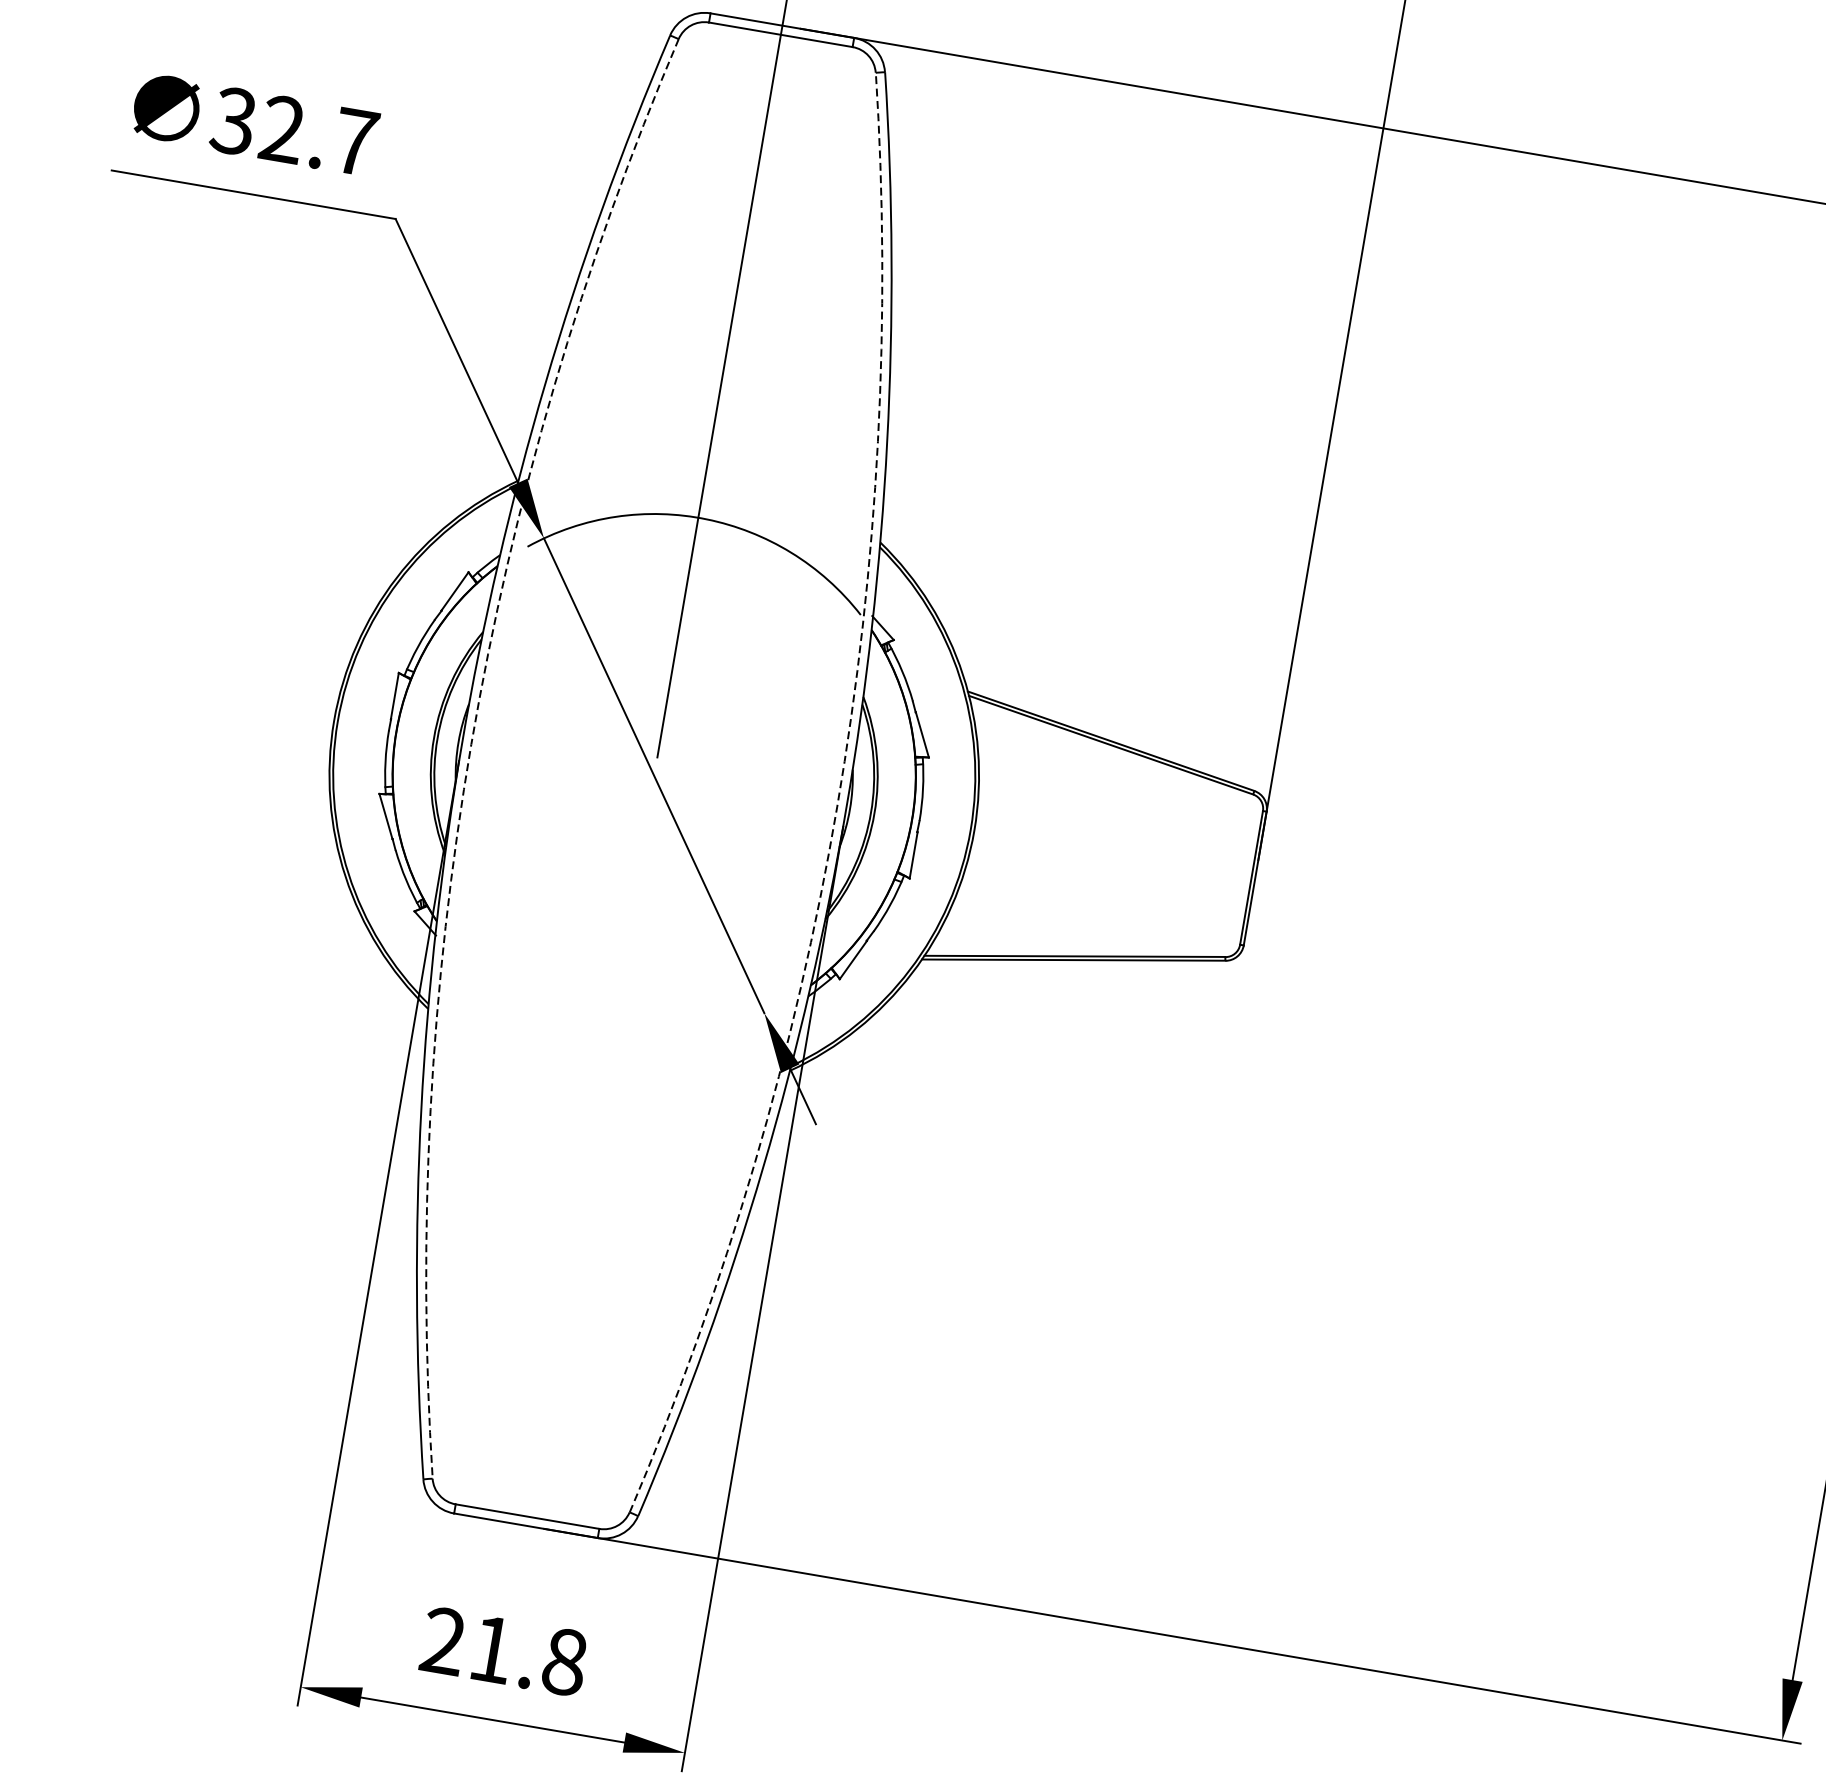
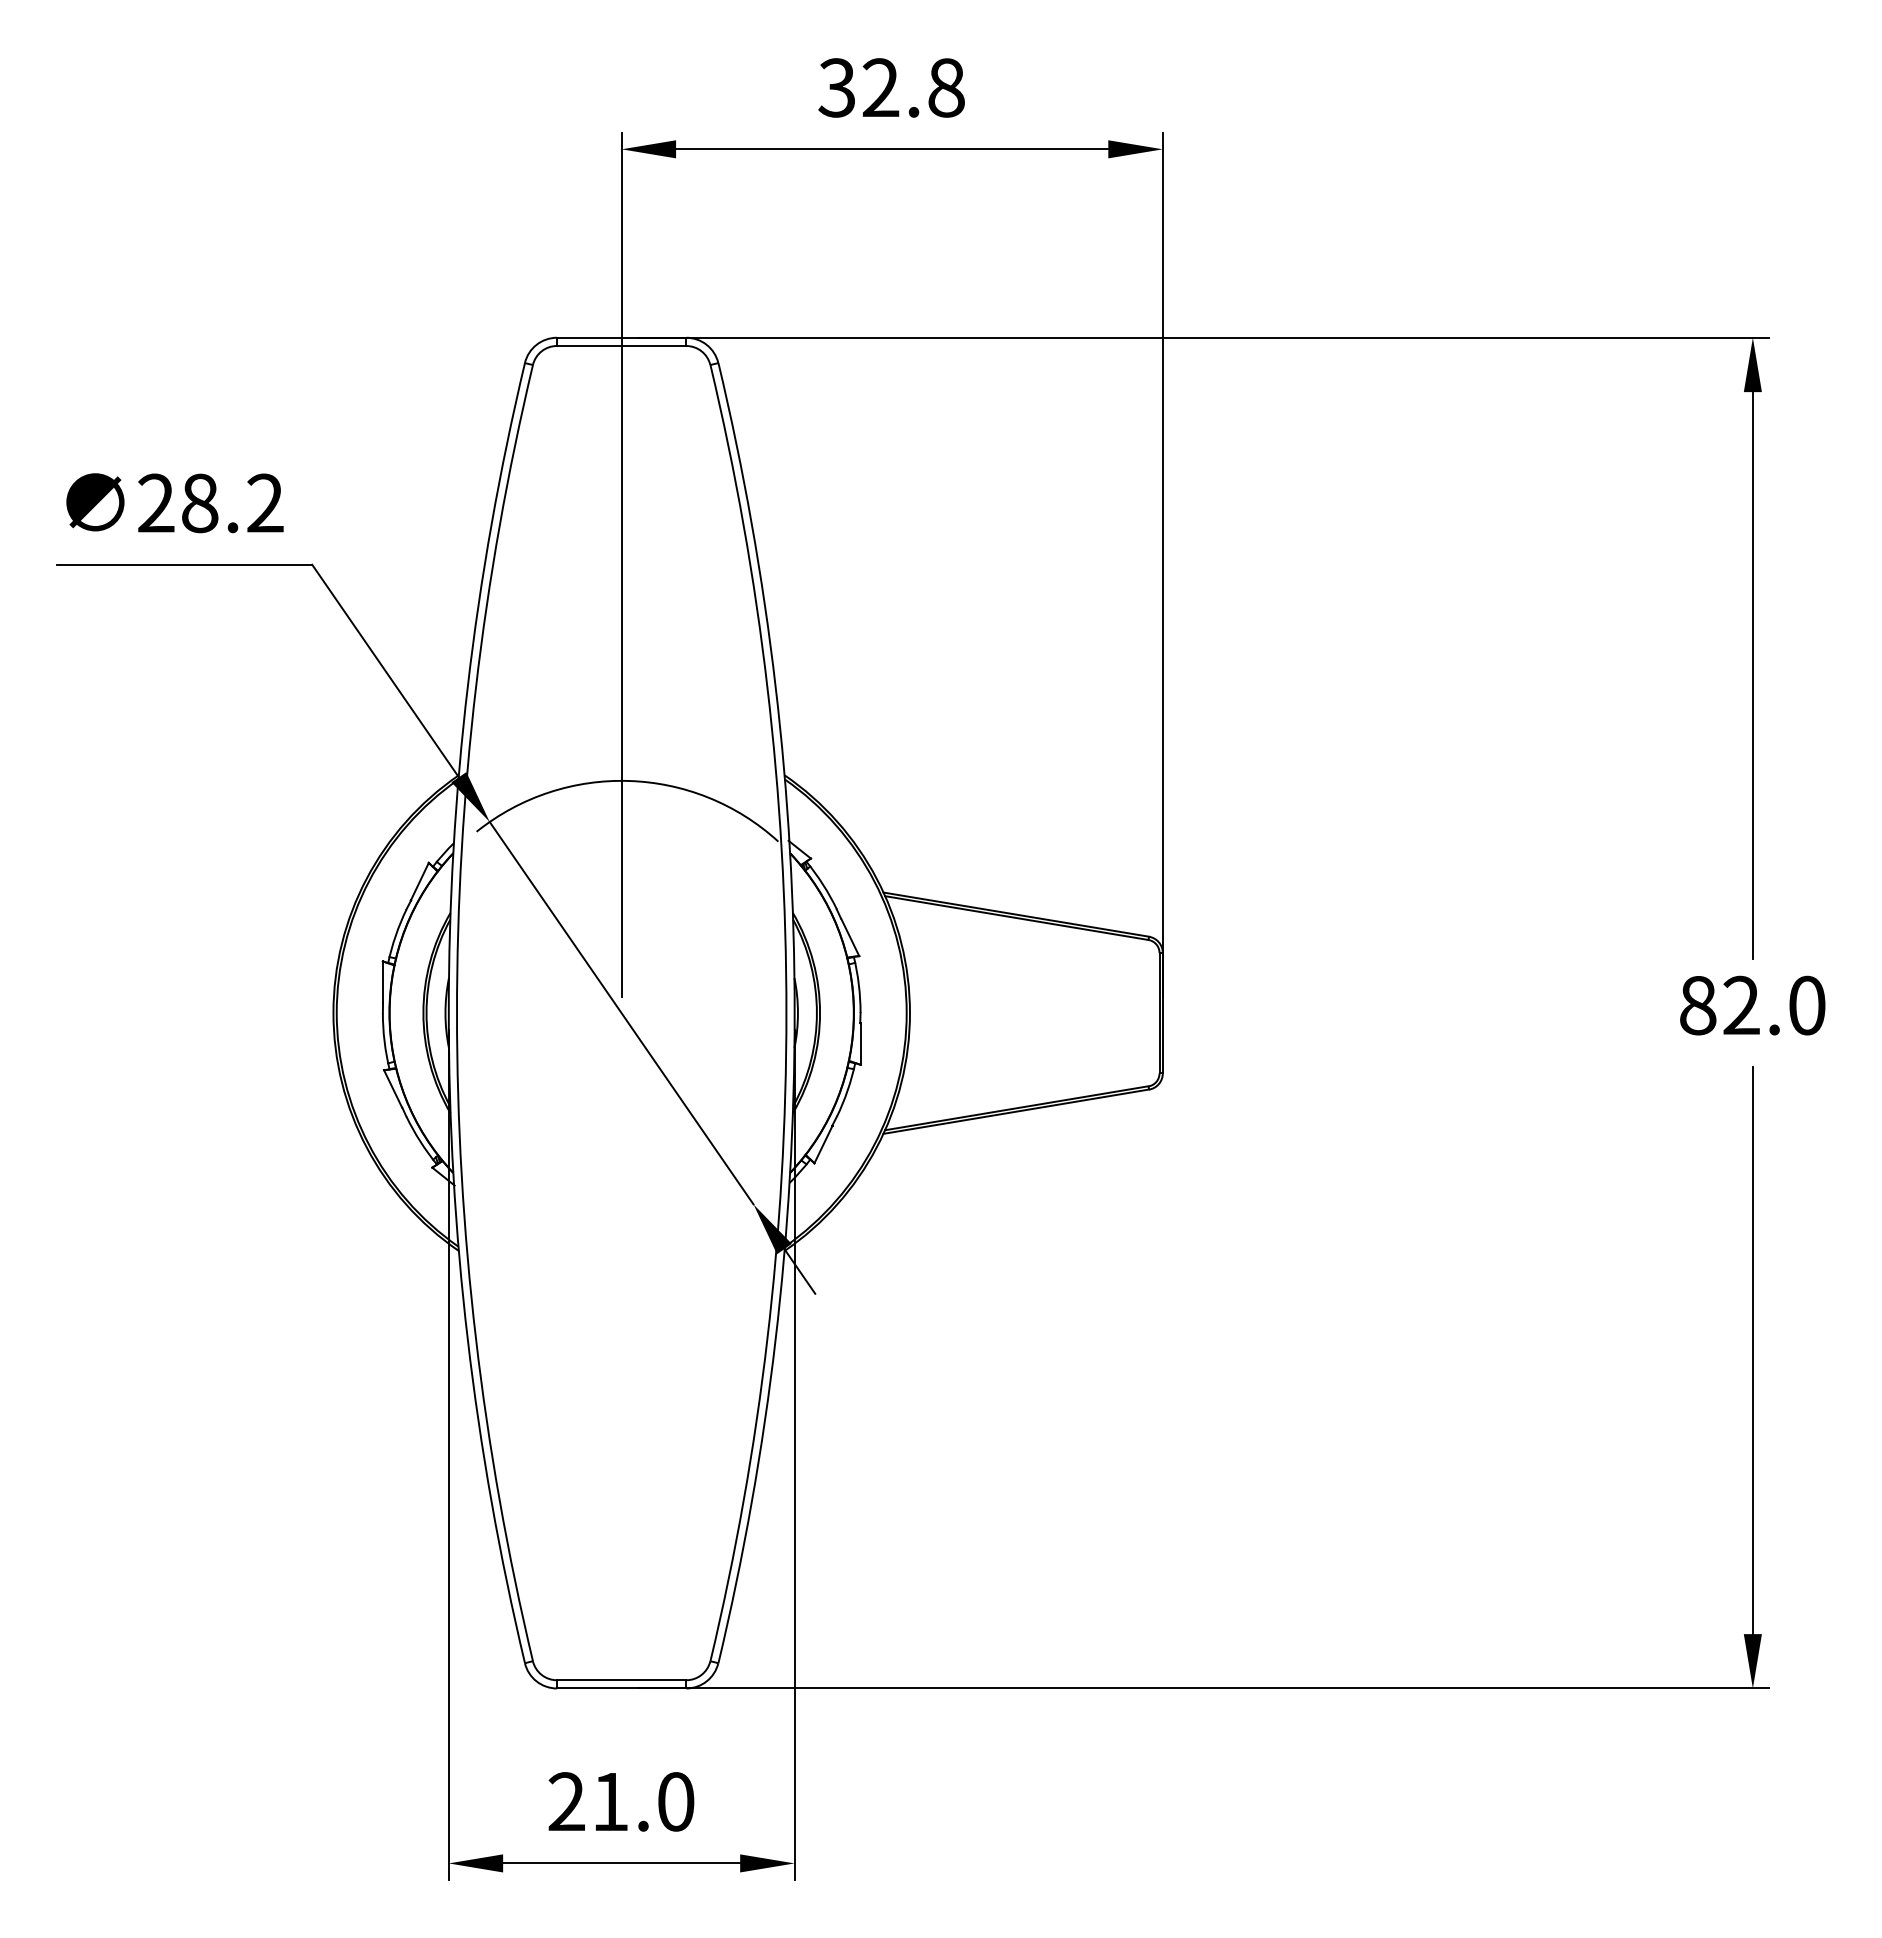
text: (294, 131) -> (210, 503), 32.7 -> 28.2
arc: (471, 744) -> (457, 1013), dashed -> solid
arc: (837, 807) -> (786, 1013), dashed -> solid
text: (565, 1661) -> (676, 1801), 21.8 -> 21.0

